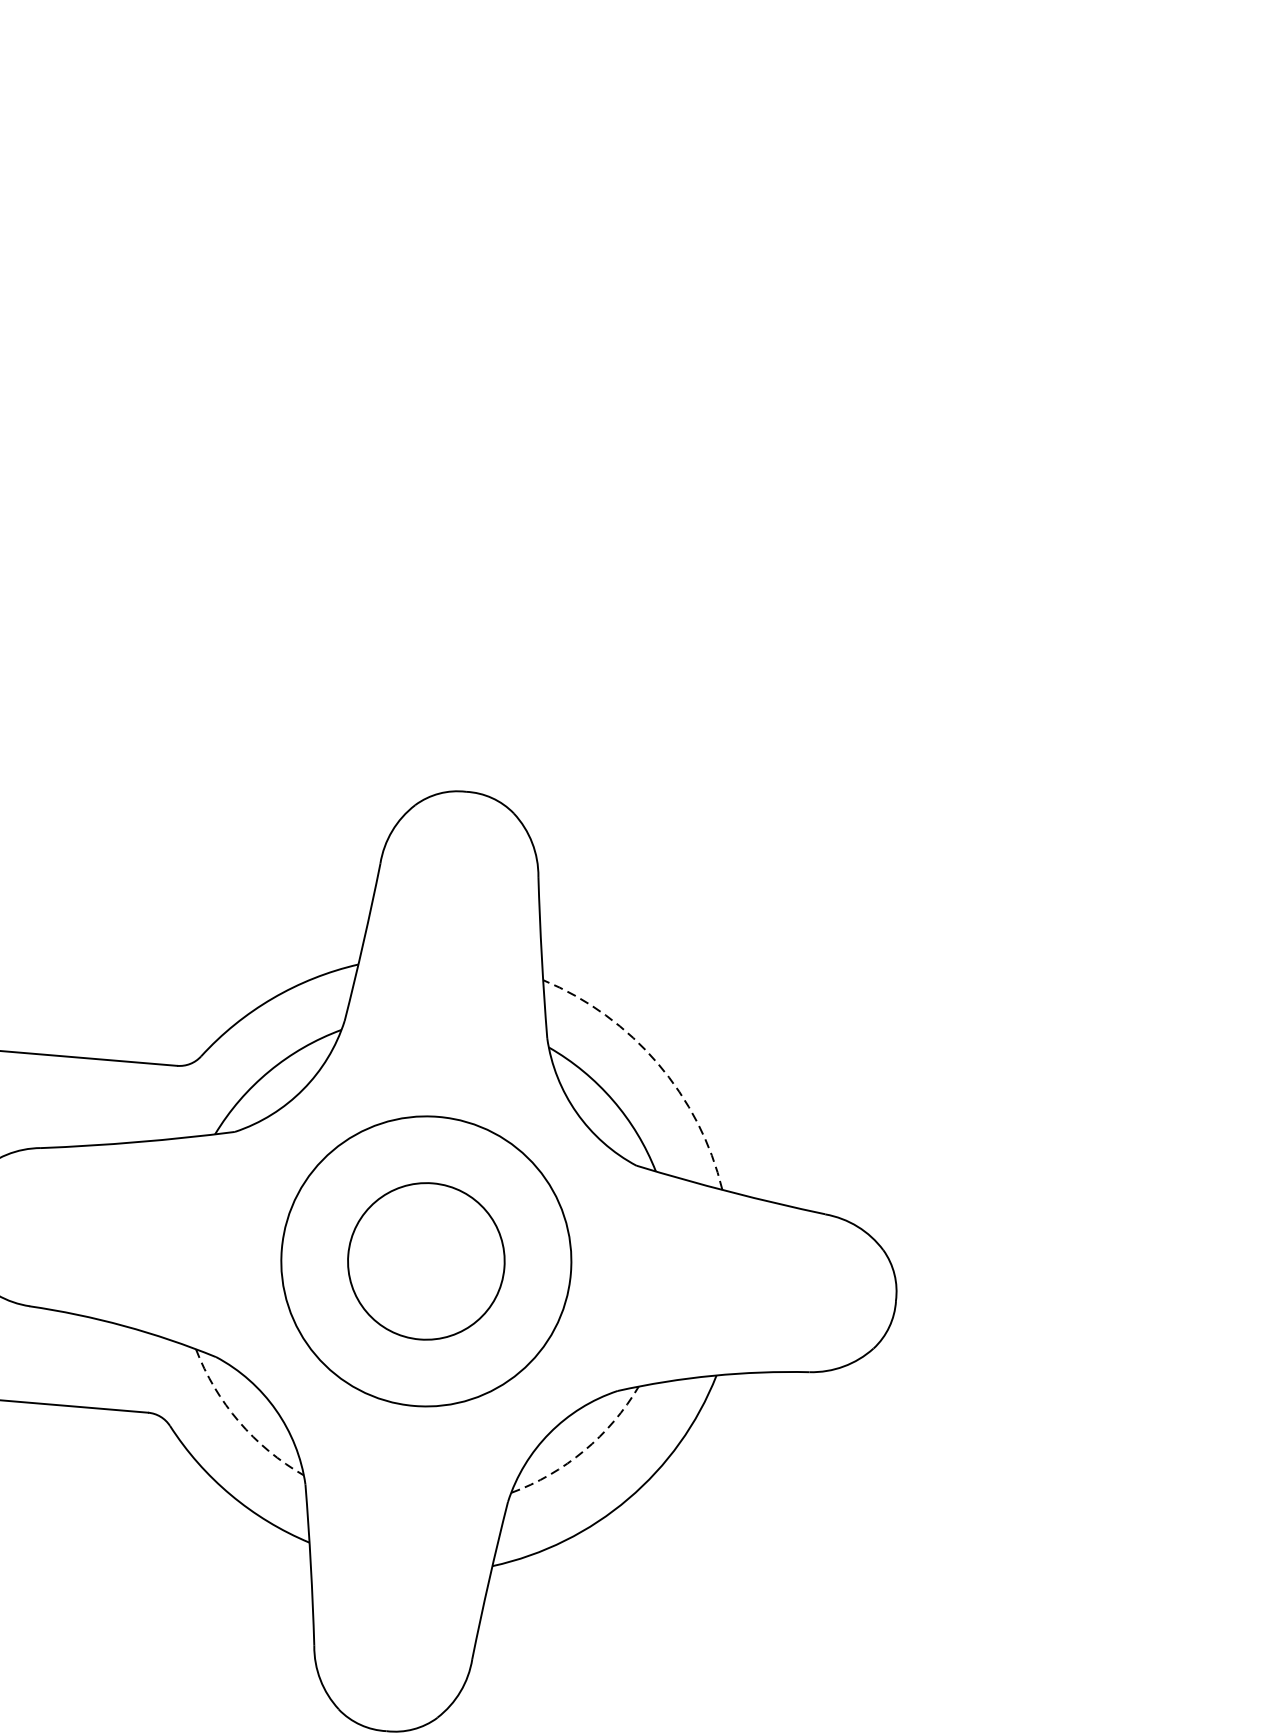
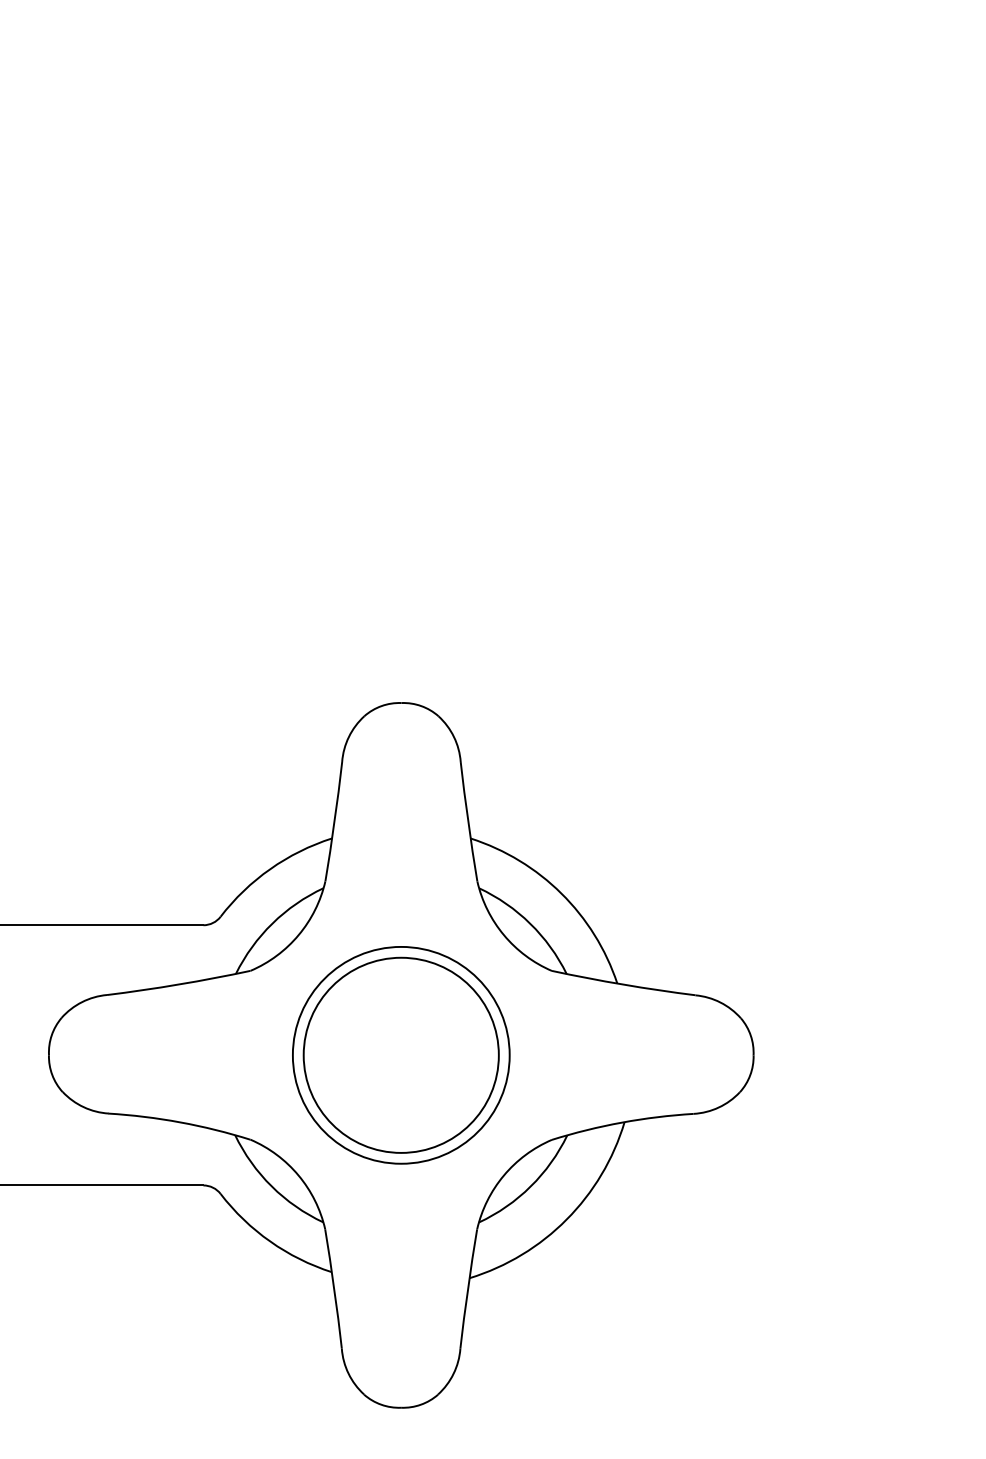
arc: (658, 1063) -> (561, 893), dashed -> solid
circle: (425, 1260) -> (400, 1054), size x1.67
arc: (238, 1421) -> (271, 1186), dashed -> solid
arc: (583, 1450) -> (530, 1186), dashed -> solid

